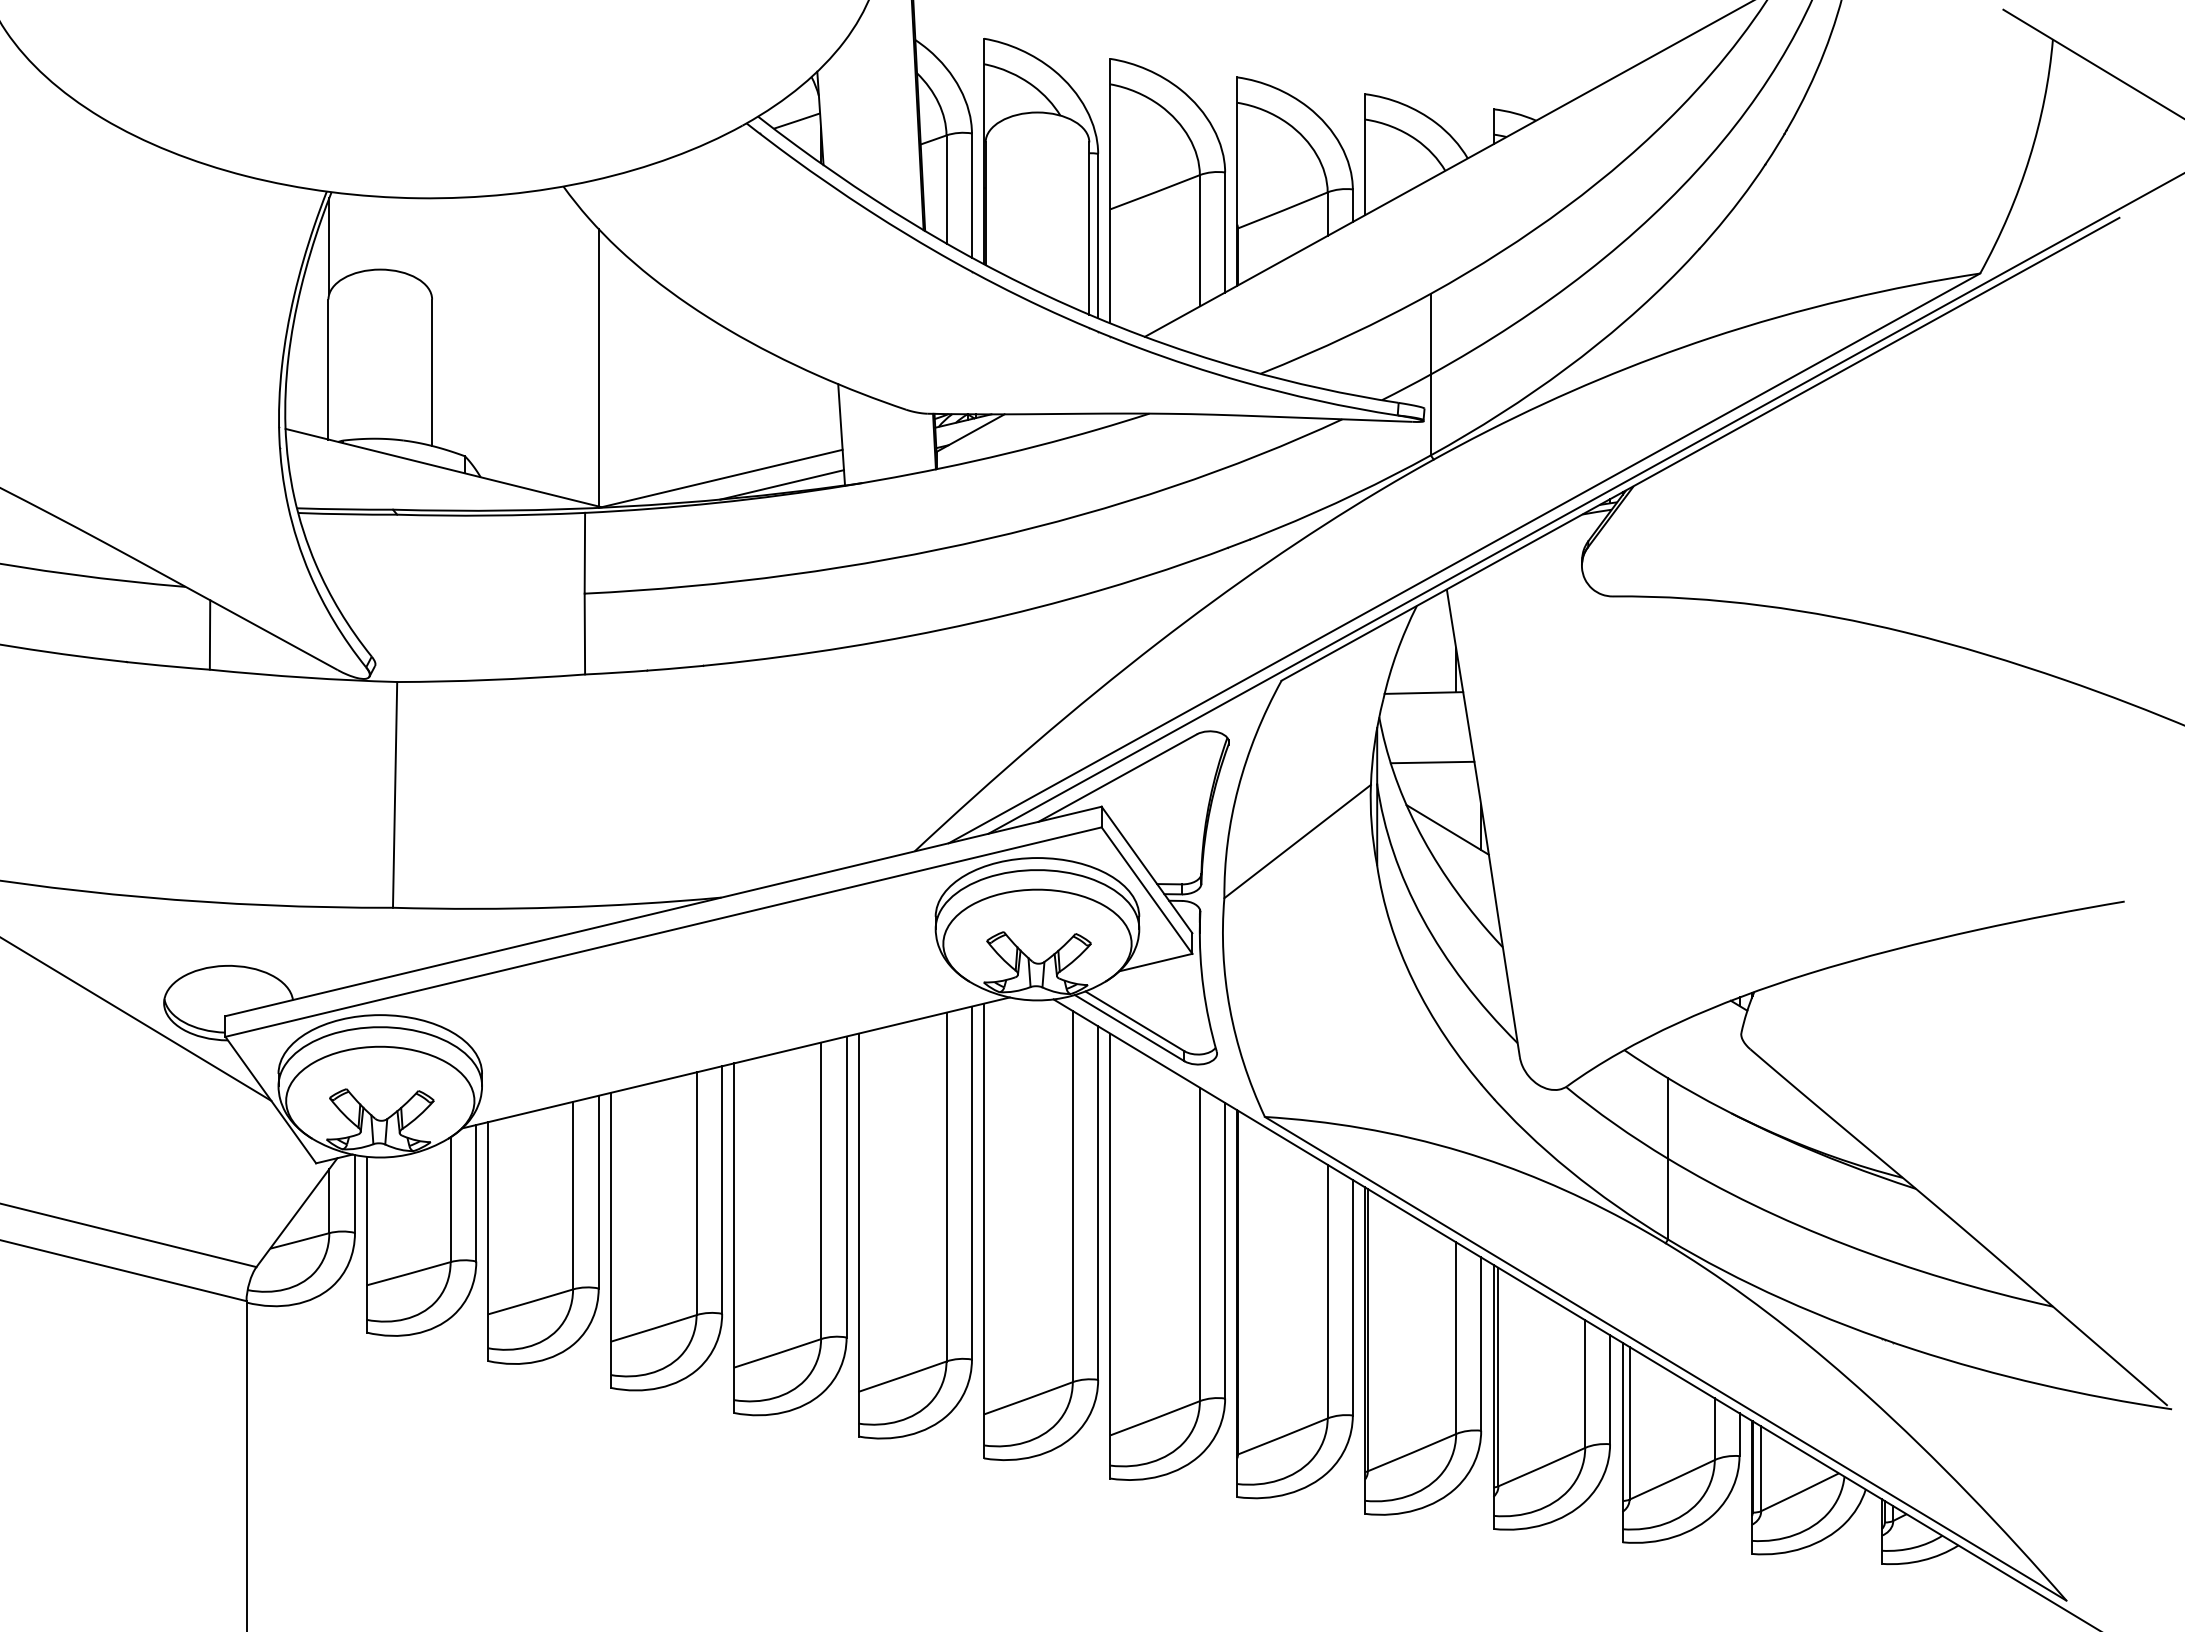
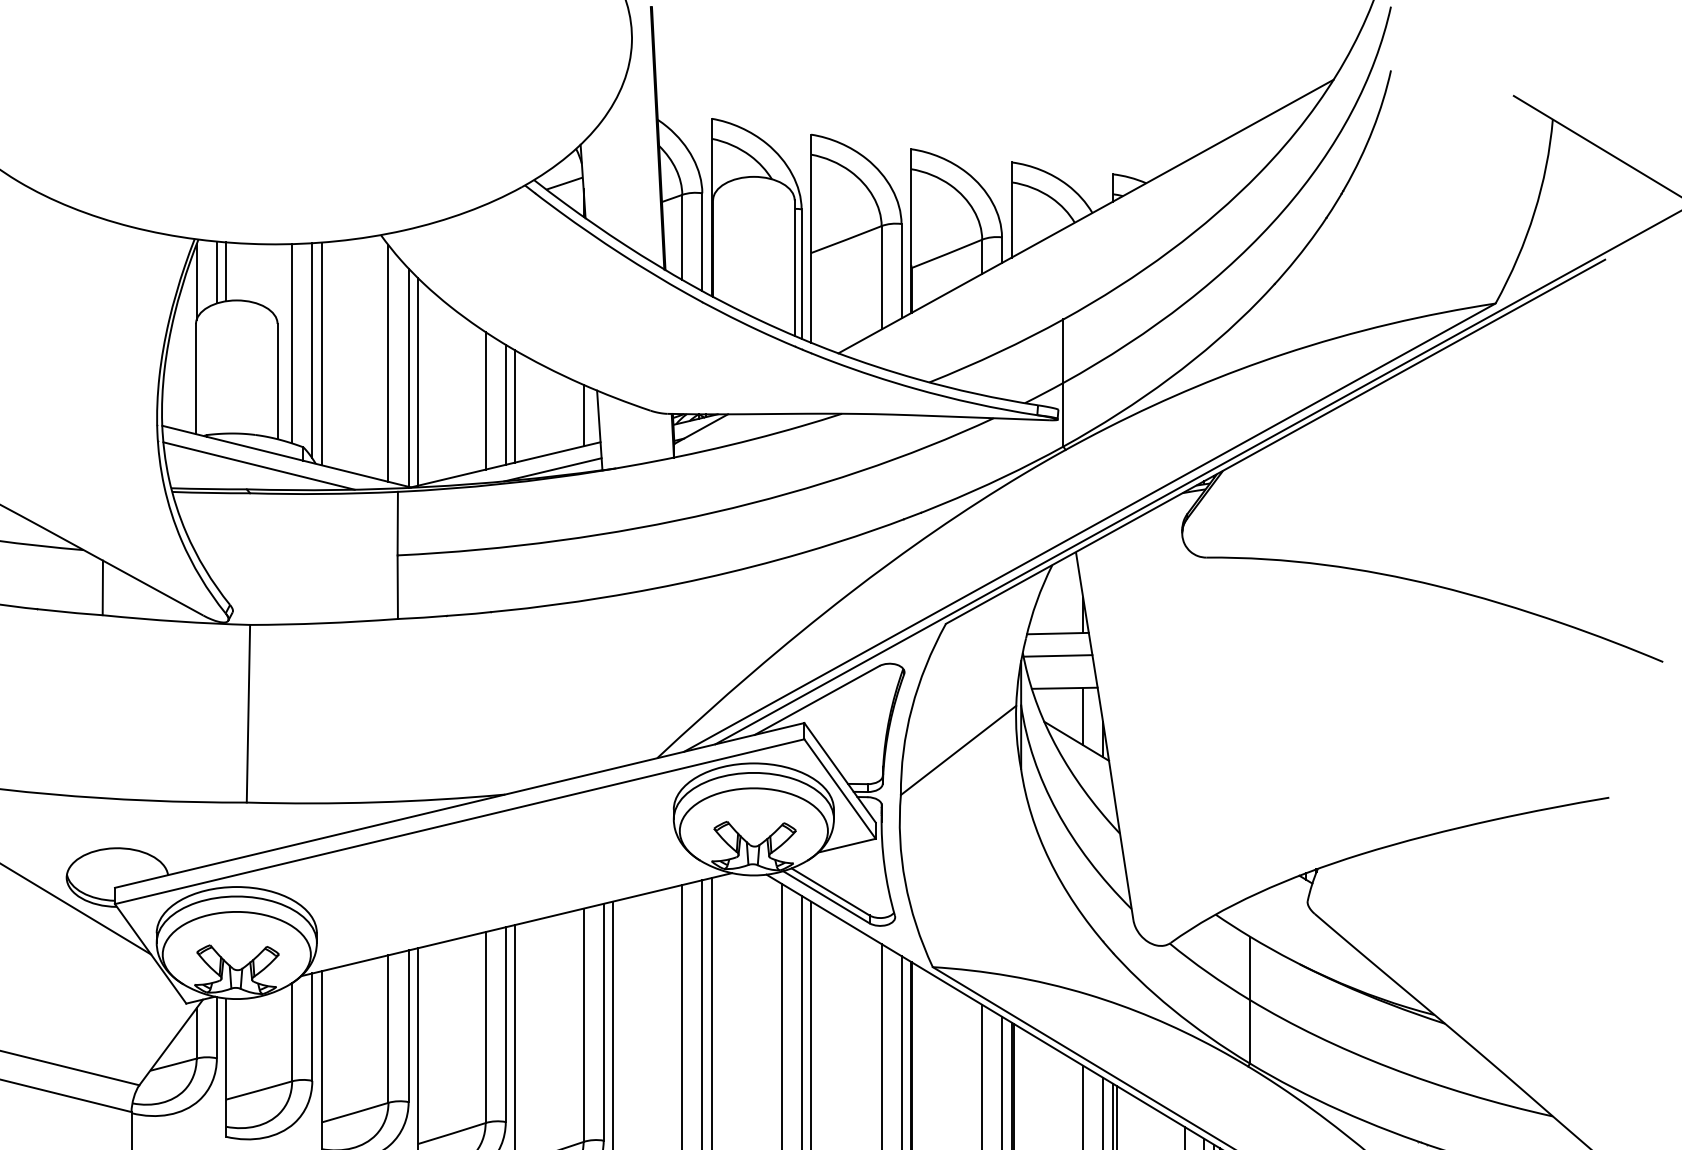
line: (366, 232) -> (225, 271), added
line: (354, 233) -> (216, 272), added
line: (450, 324) -> (292, 343), added
line: (476, 333) -> (312, 350), added
line: (488, 337) -> (321, 353), added
line: (573, 349) -> (388, 363), added
line: (610, 373) -> (417, 382), added
line: (696, 396) -> (485, 400), added
line: (722, 402) -> (506, 405), added
line: (734, 404) -> (515, 406), added
line: (821, 415) -> (583, 415), added
line: (408, 479) -> (258, 465), added
line: (1423, 721) -> (1057, 656), added
line: (1456, 798) -> (1083, 716), added

